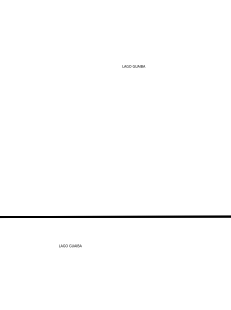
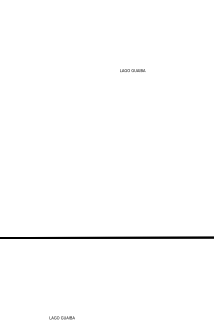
text: (70, 245) -> (62, 317), moved

